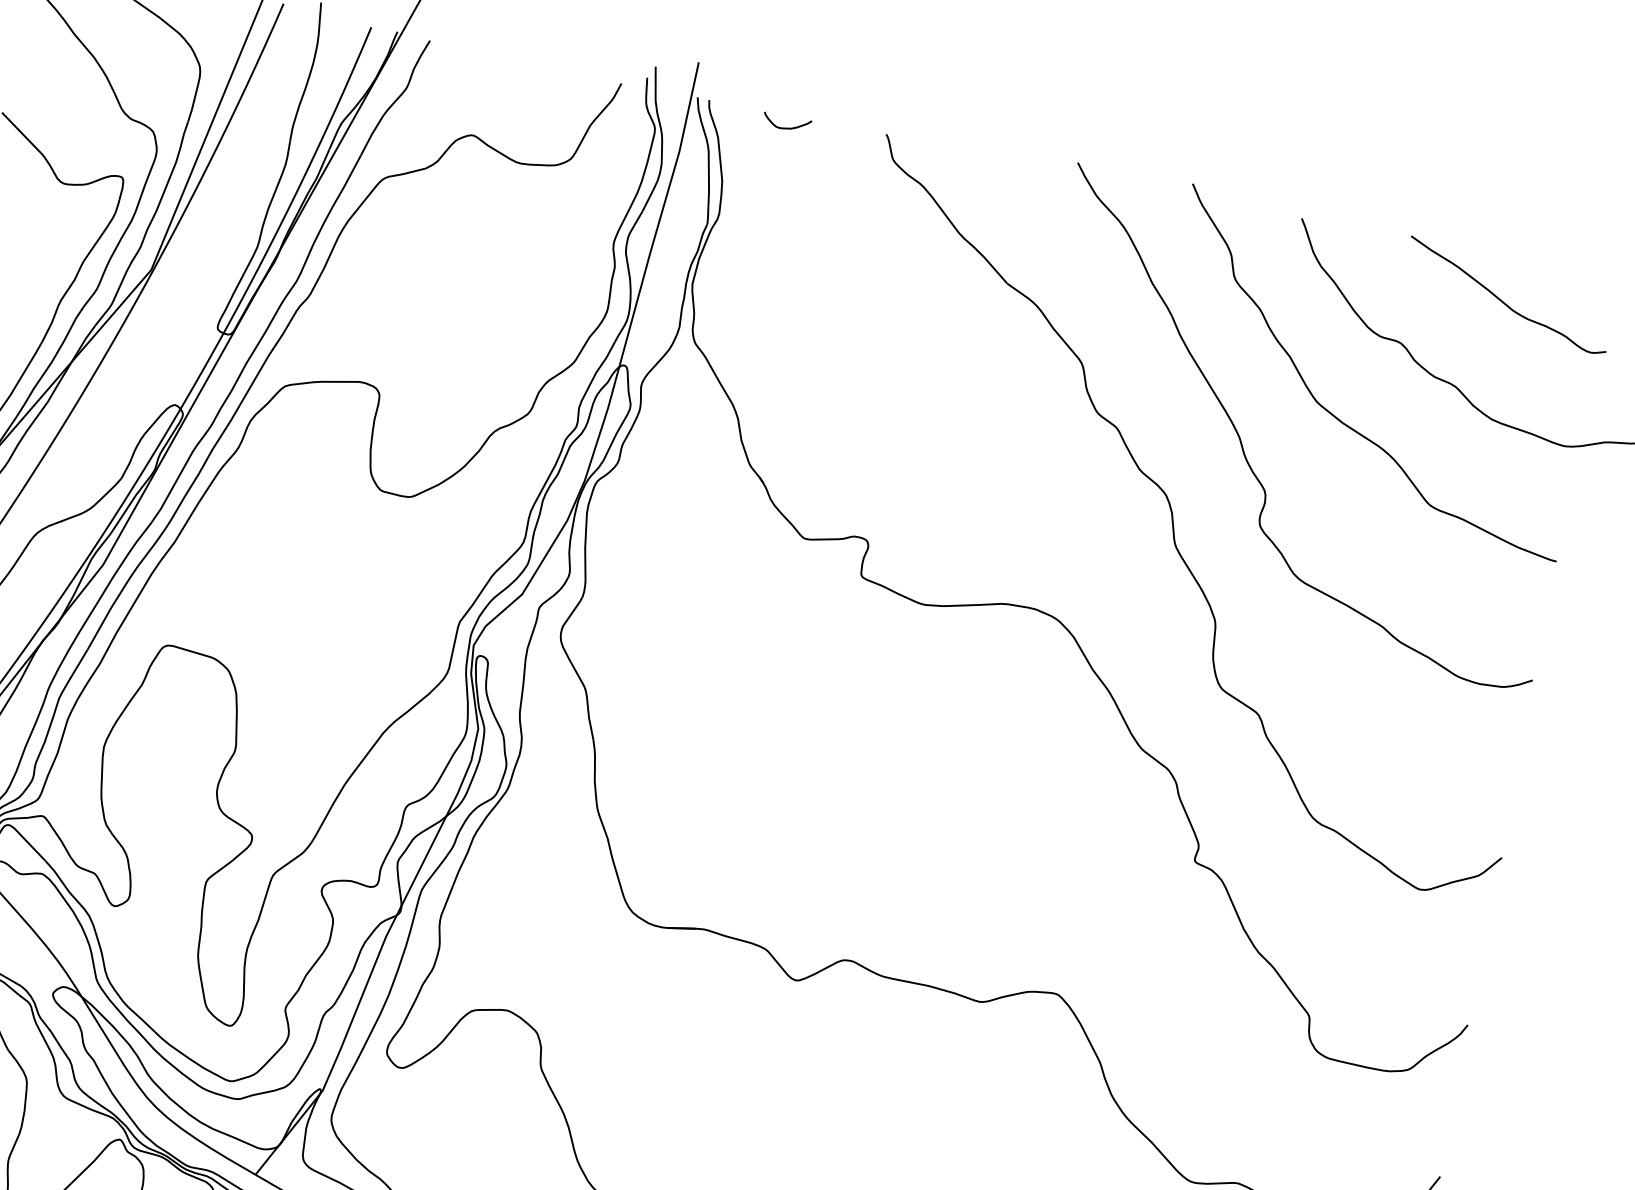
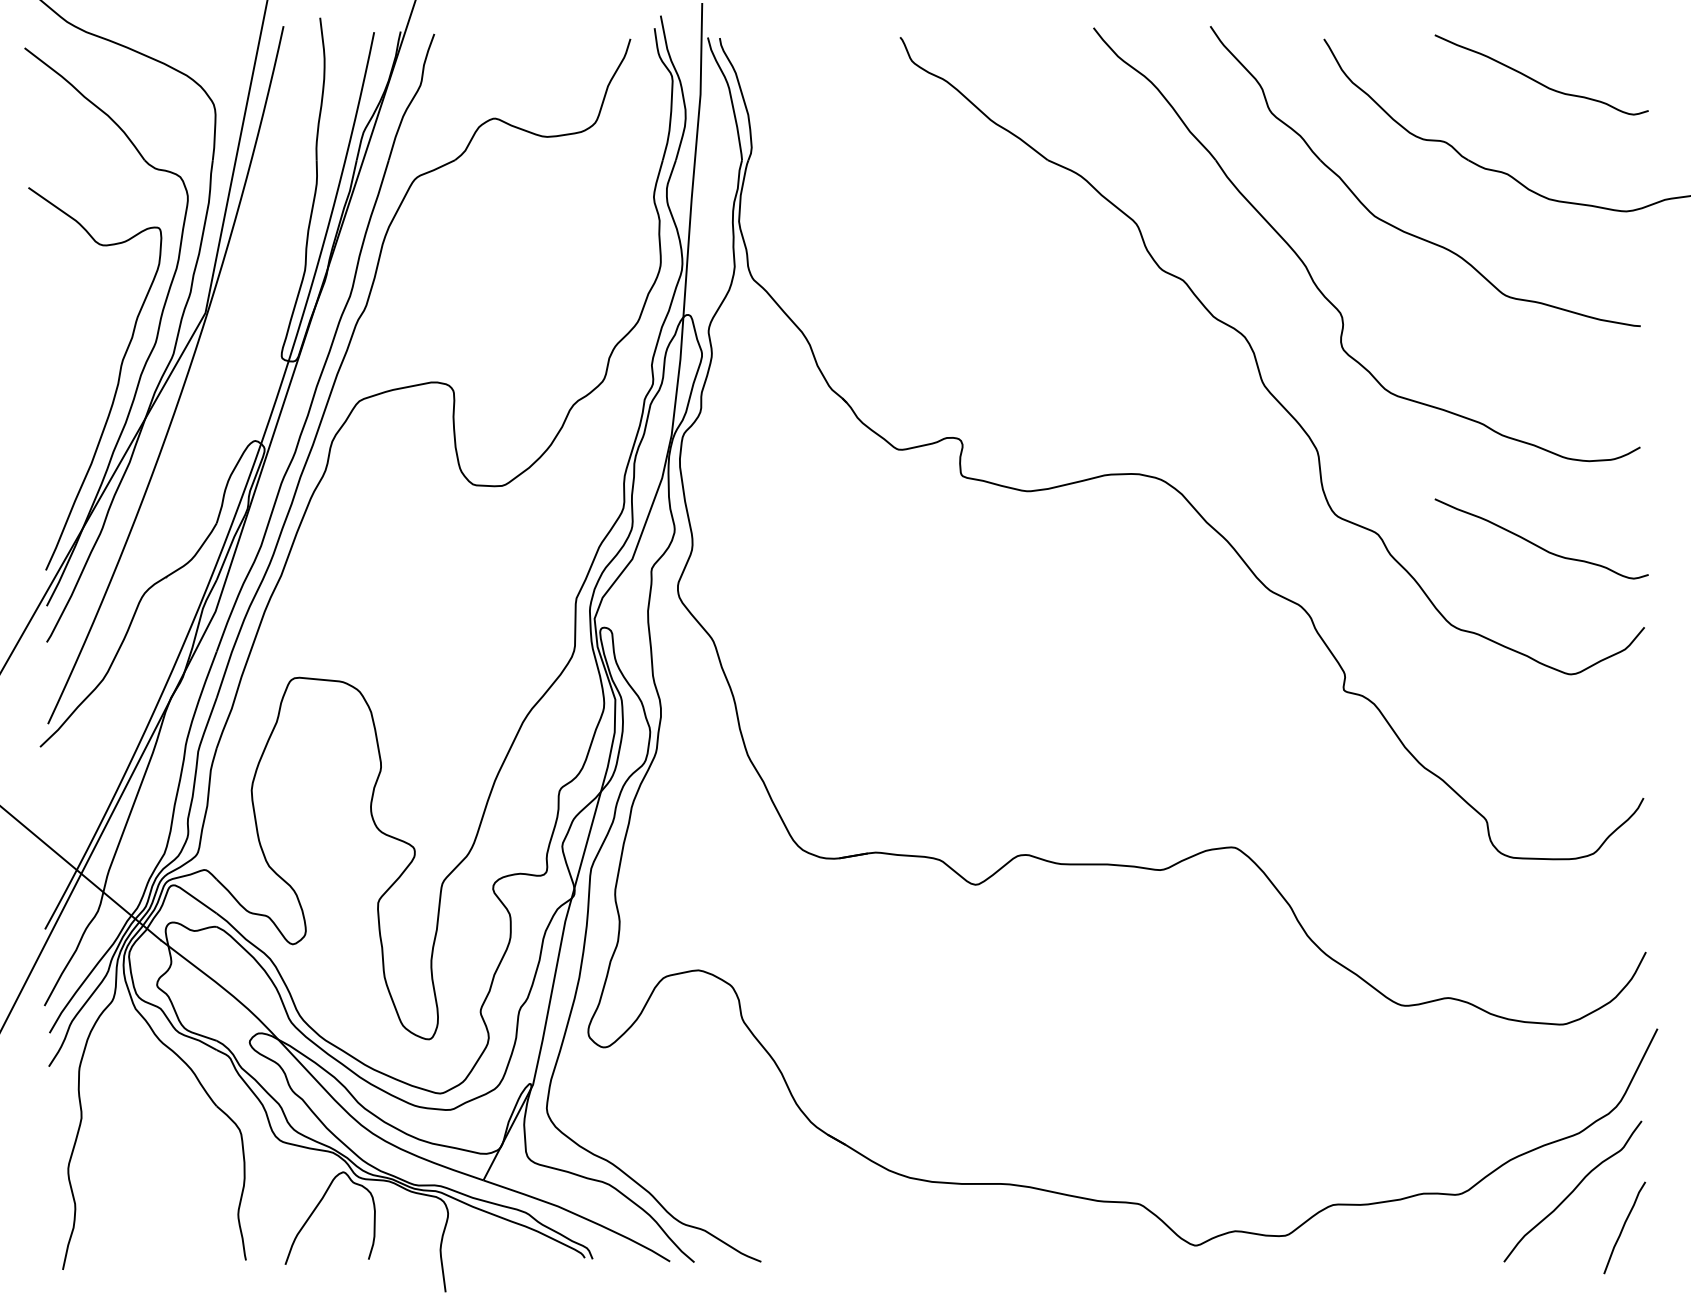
curve: (788, 127) -> (802, 49), removed
curve: (1413, 756) -> (1538, 545), added

